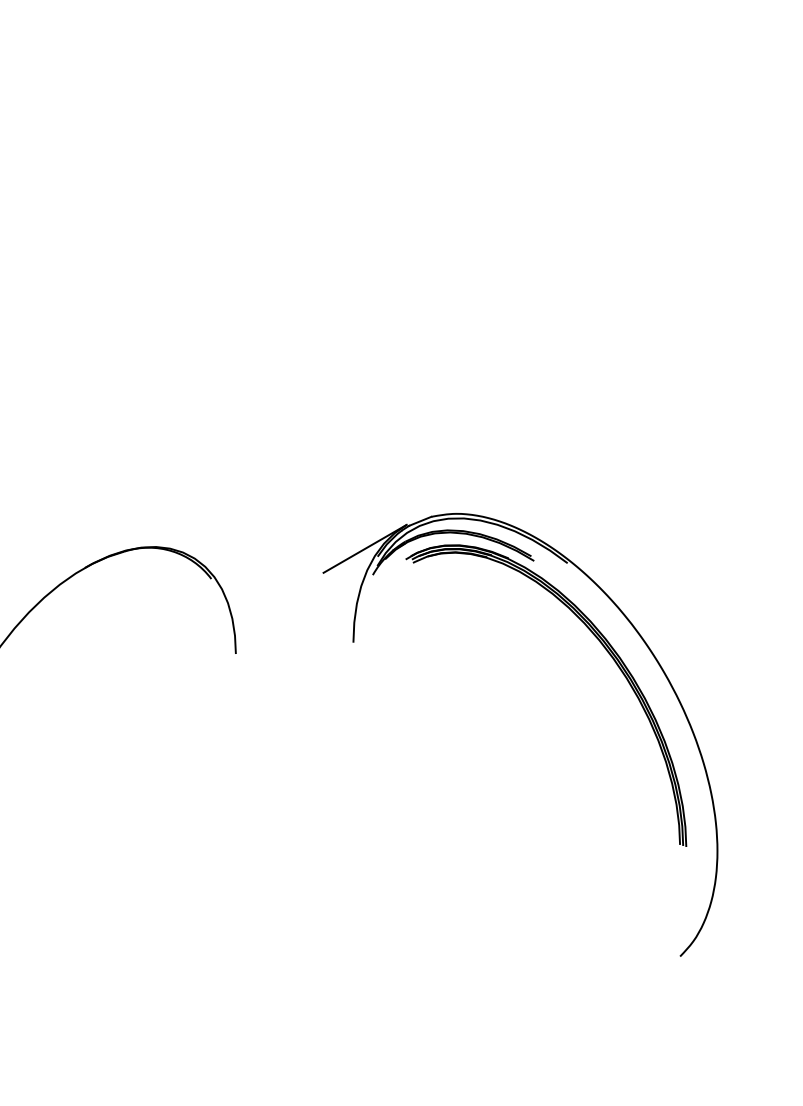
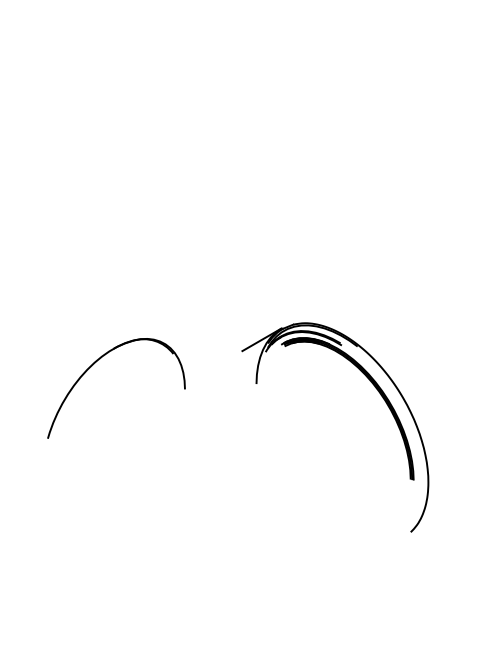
part: (616, 666) -> (380, 395), moved

